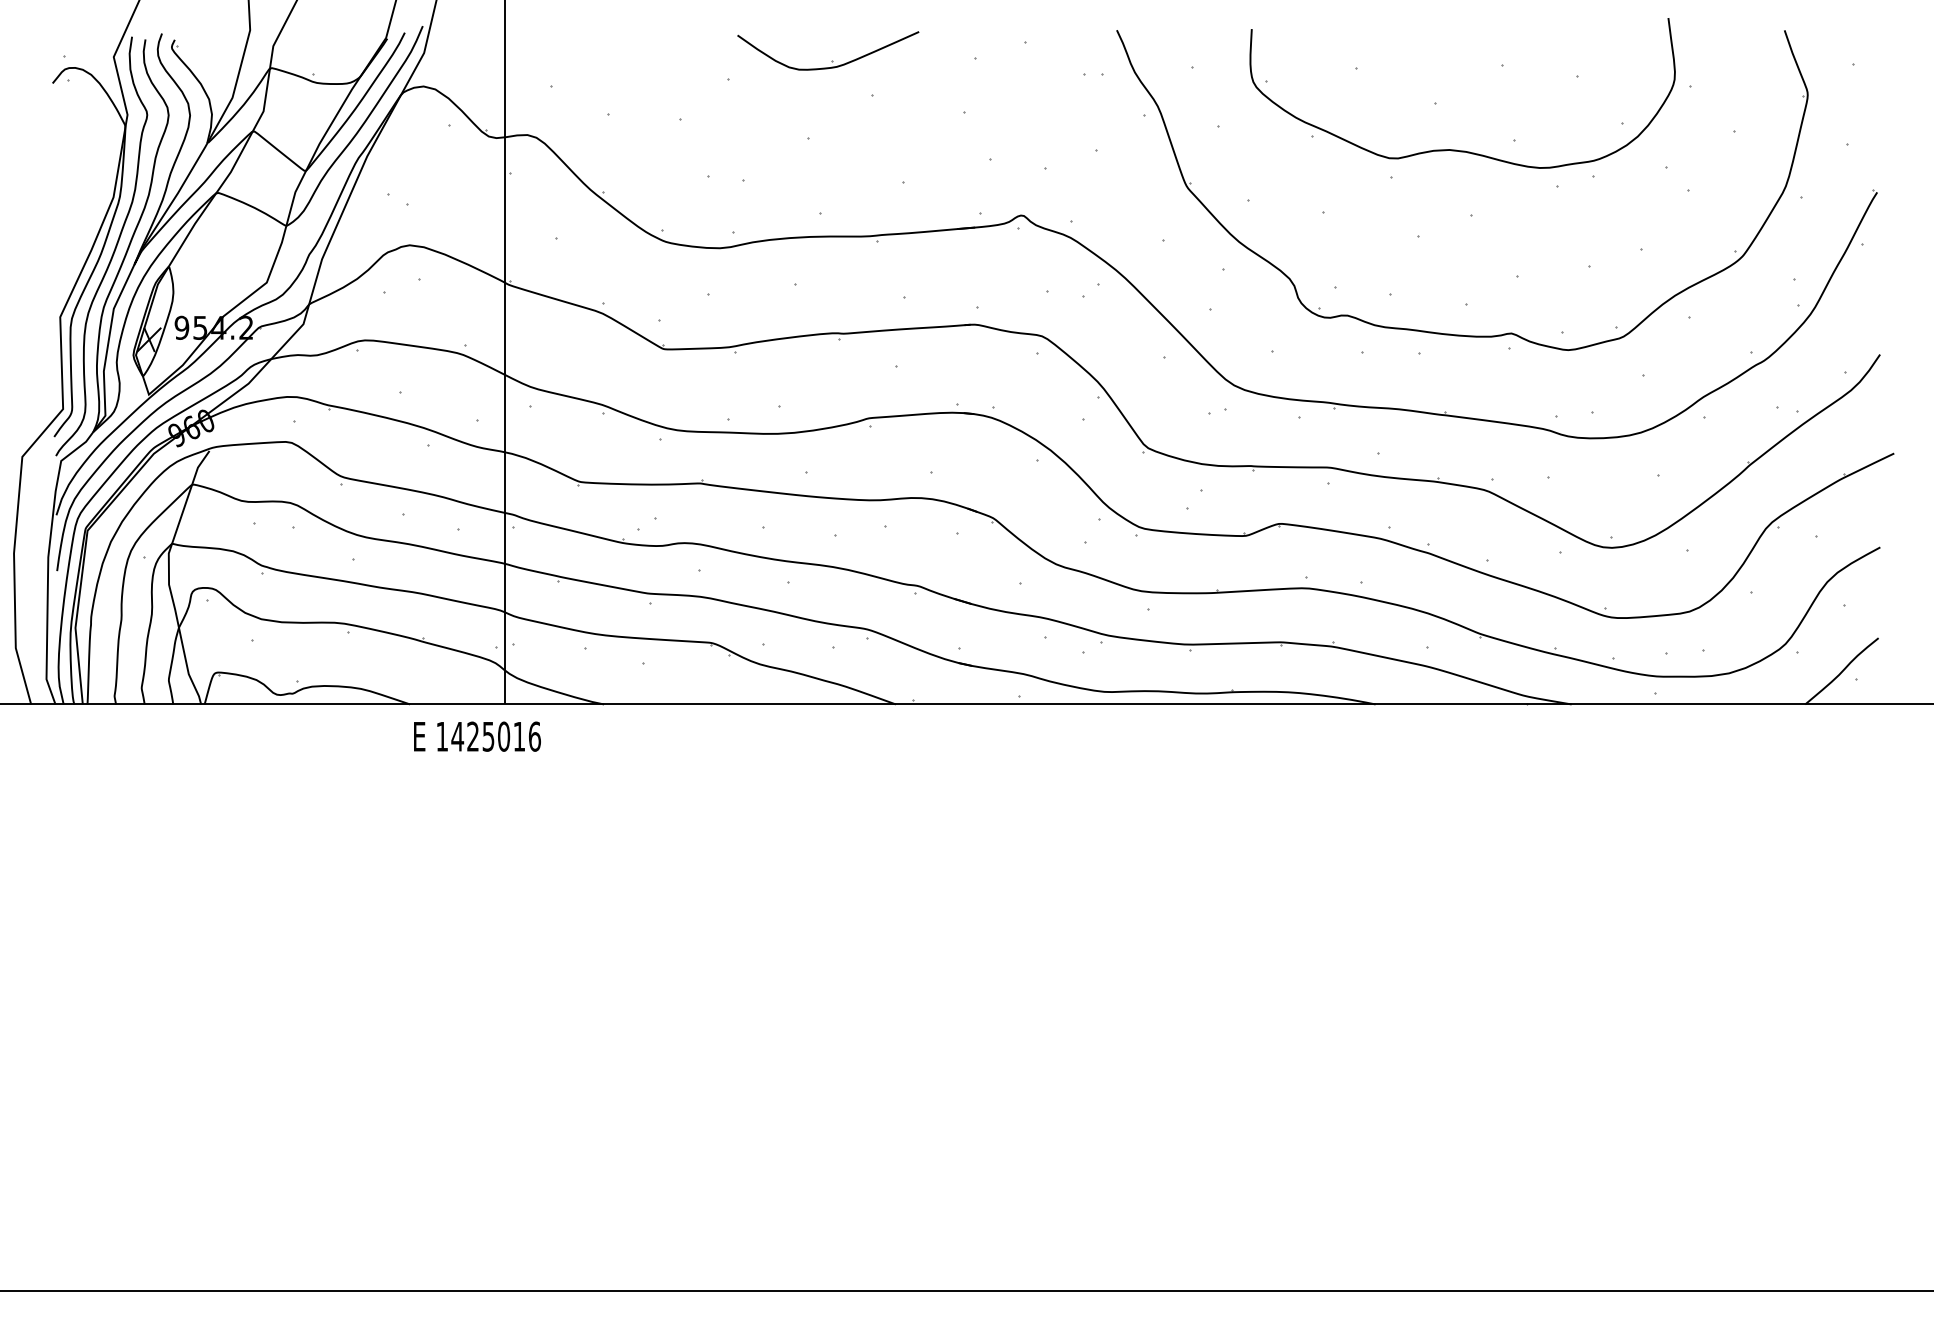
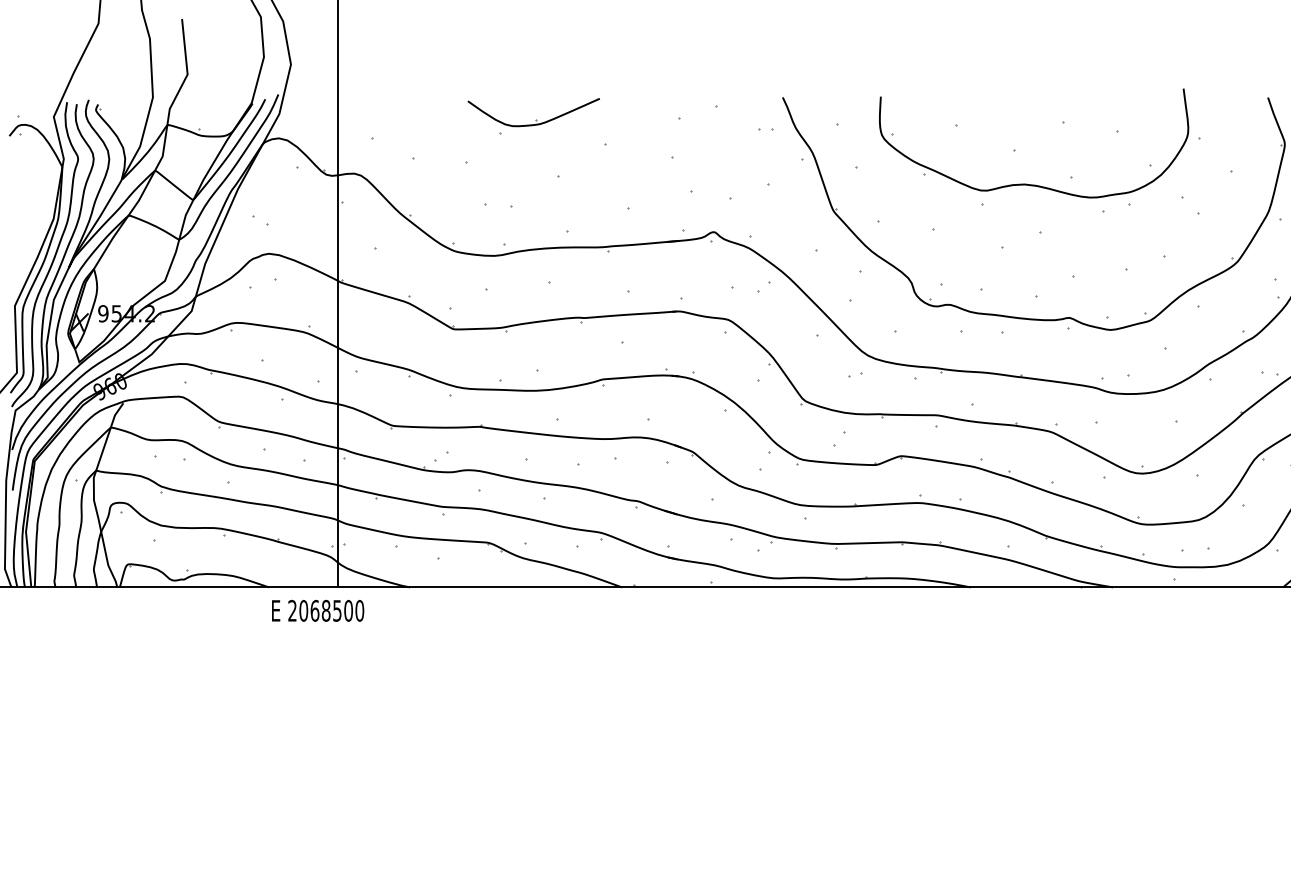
part: (832, 60) -> (536, 119), moved
text: (488, 736) -> (326, 610), 1425016 -> 2068500

